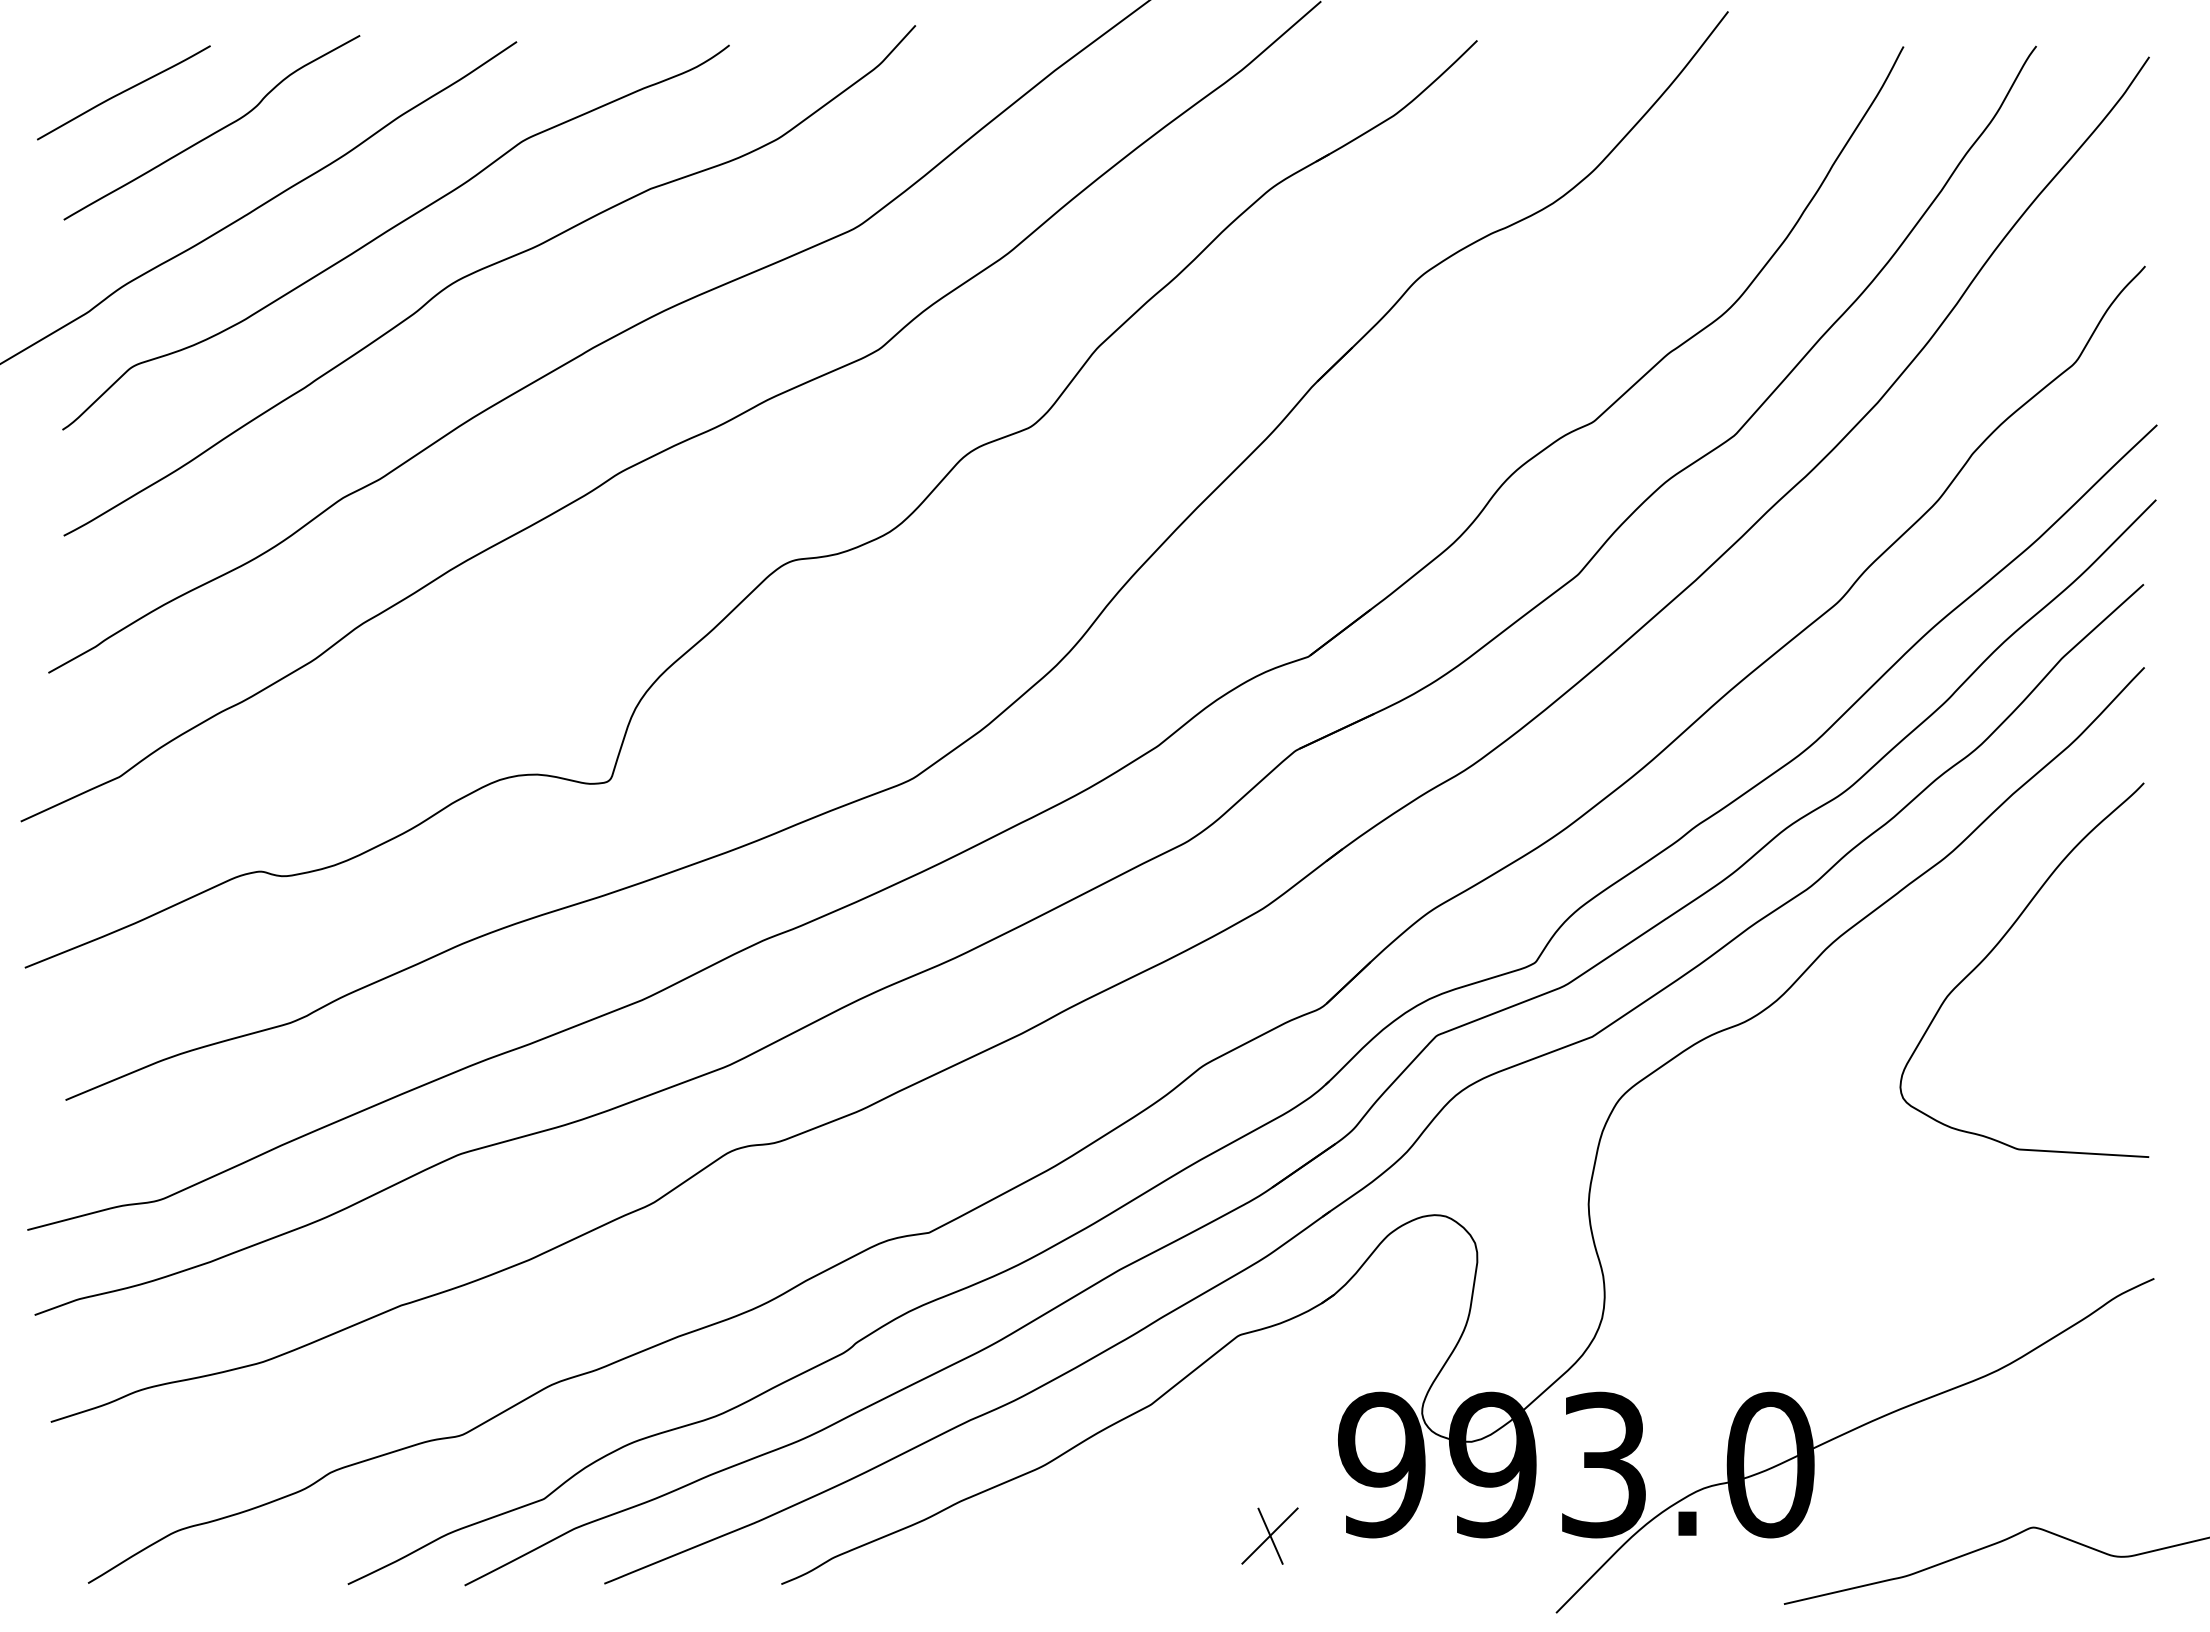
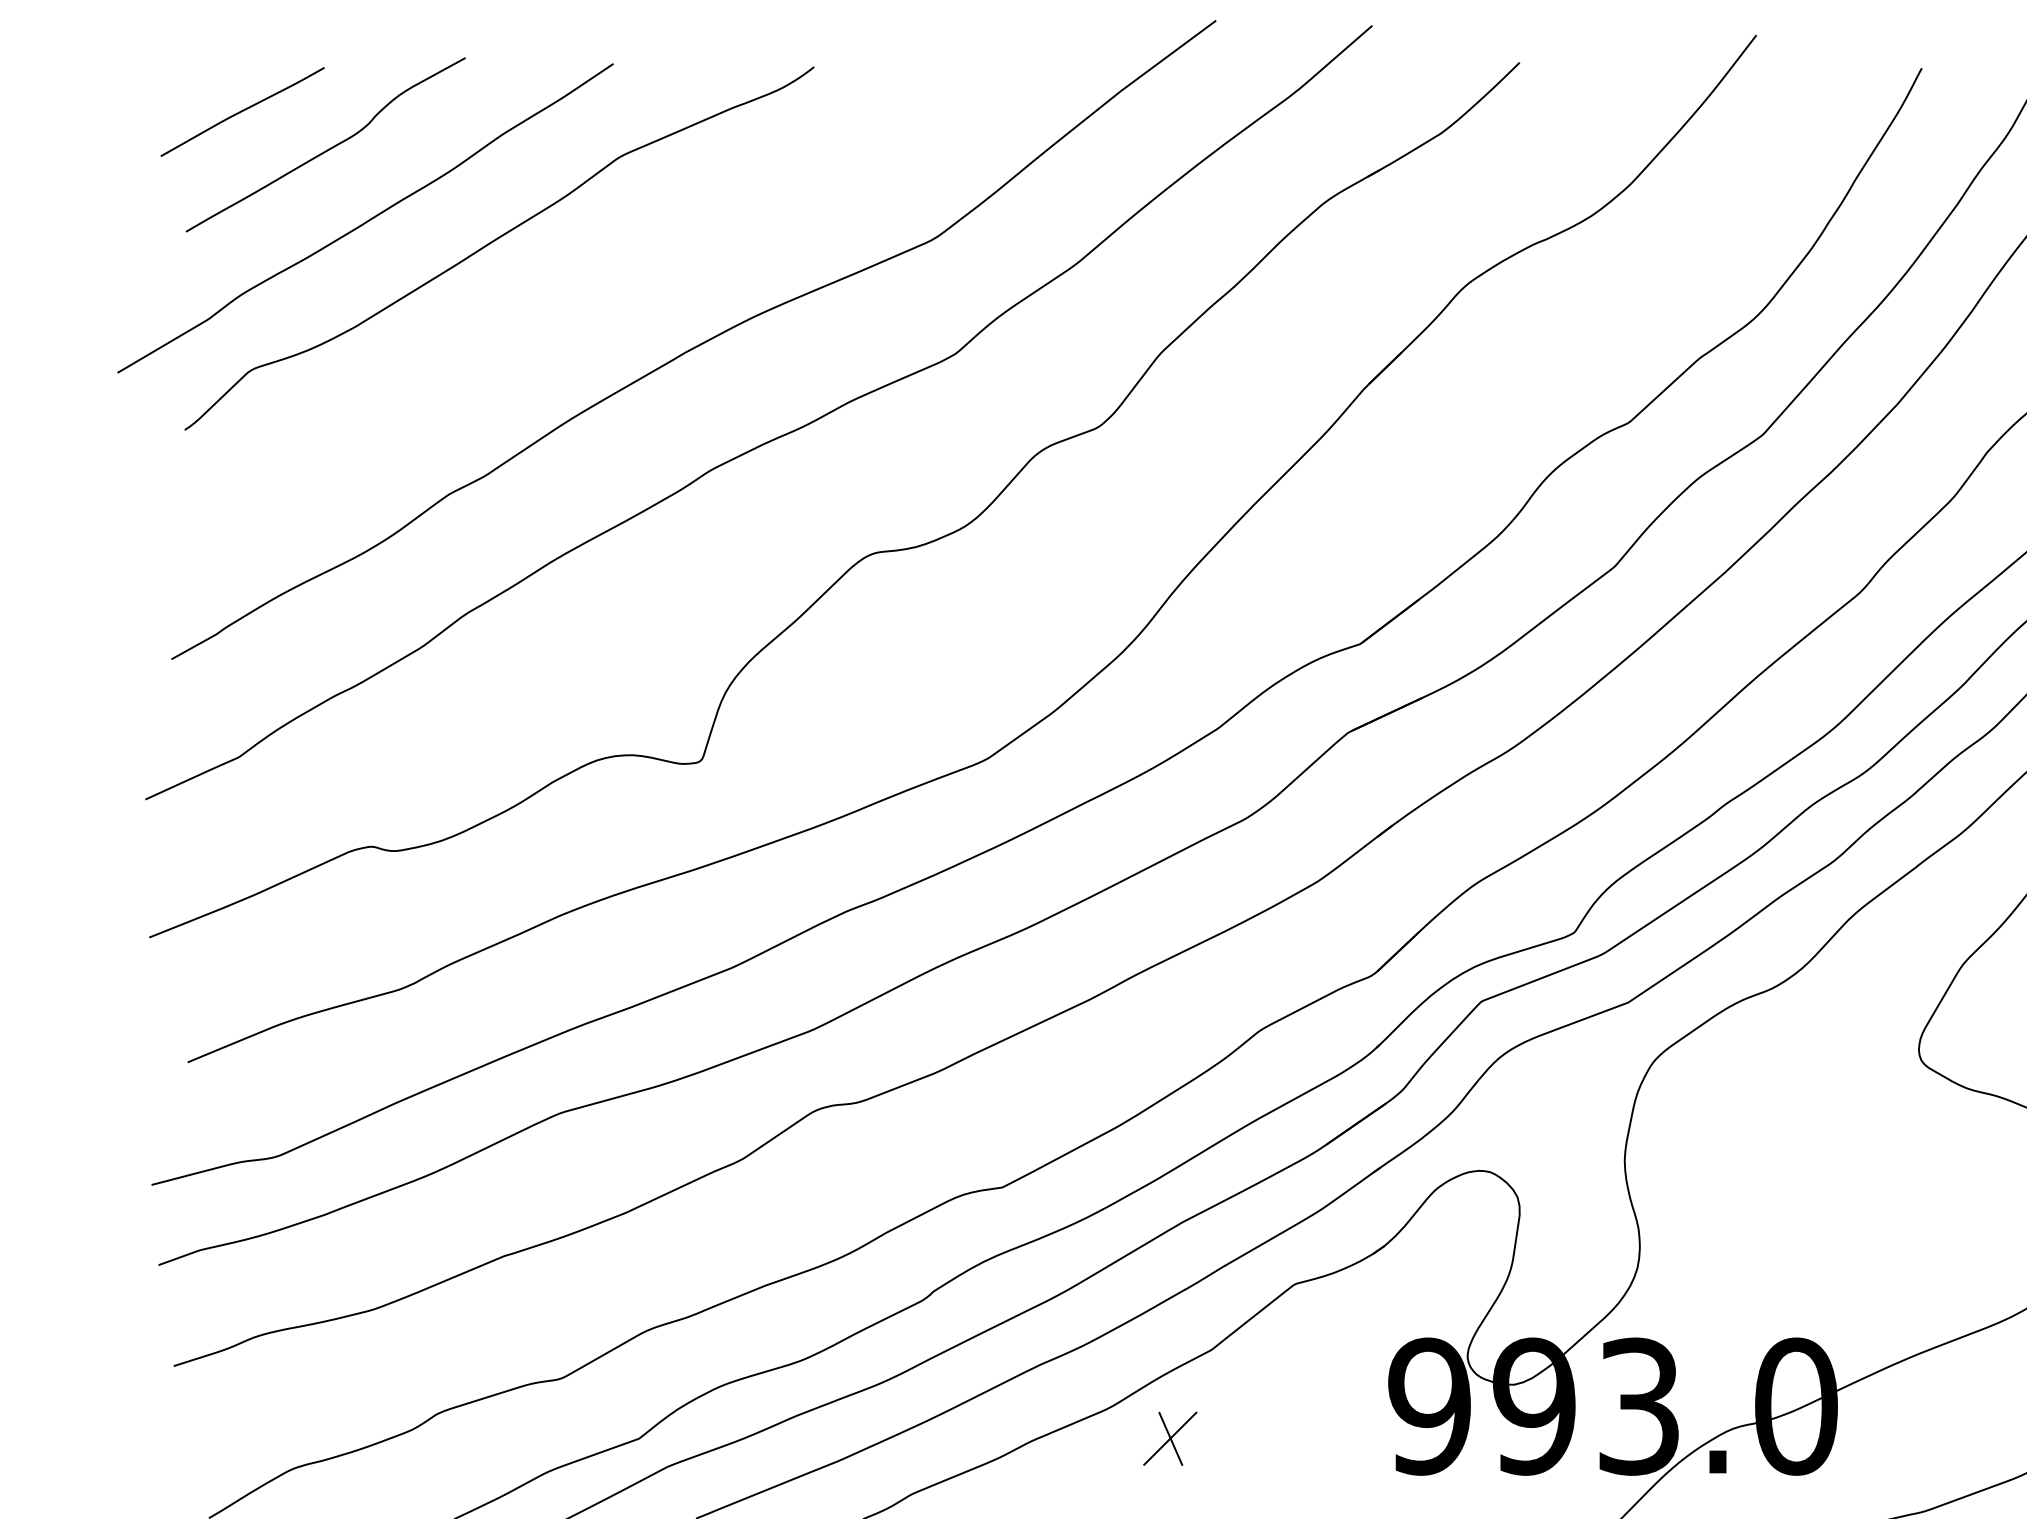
curve: (484, 269) -> (582, 278), removed
part: (1269, 1535) -> (1169, 1438), moved

